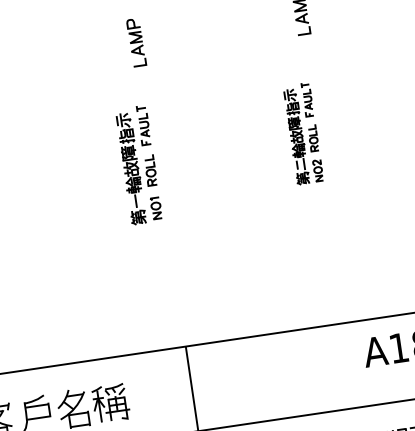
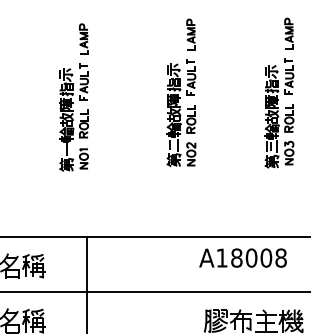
part: (303, 133) -> (181, 112), size x1.67
part: (138, 165) -> (73, 117), size x1.43

